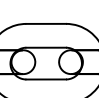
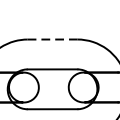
line: (46, 23) -> (52, 39), solid -> dashed

